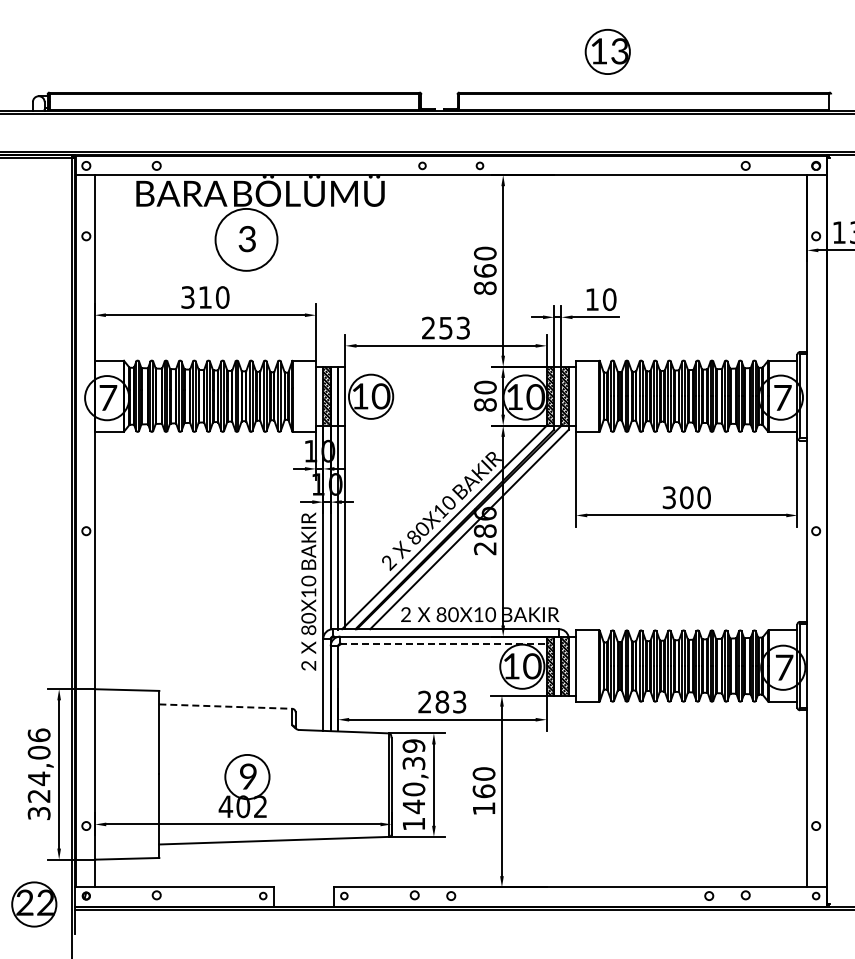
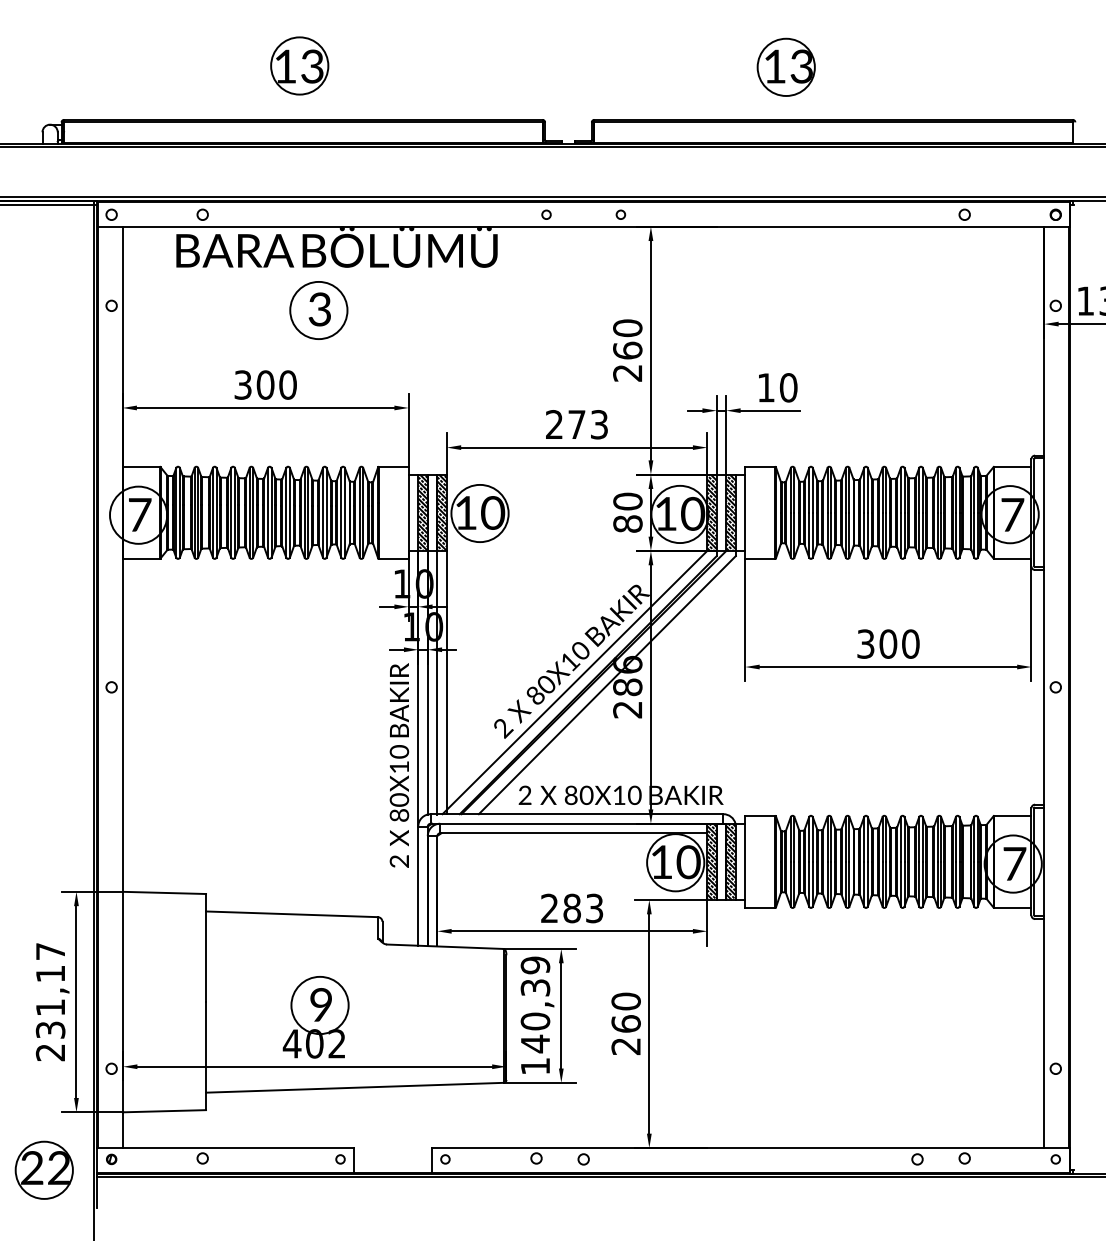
part: (231, 50) -> (299, 65), added
circle: (246, 239) -> (318, 310), size x0.71
text: (485, 288) -> (628, 373), 860 -> 260
text: (205, 297) -> (265, 385), 310 -> 300
text: (445, 328) -> (576, 425), 253 -> 273
hatch: (341, 395) -> (441, 511), added
line: (444, 643) -> (574, 832), dashed -> solid
line: (226, 706) -> (292, 914), dashed -> solid
text: (38, 774) -> (49, 1002), 324,06 -> 231,17
text: (483, 808) -> (625, 1046), 160 -> 260

